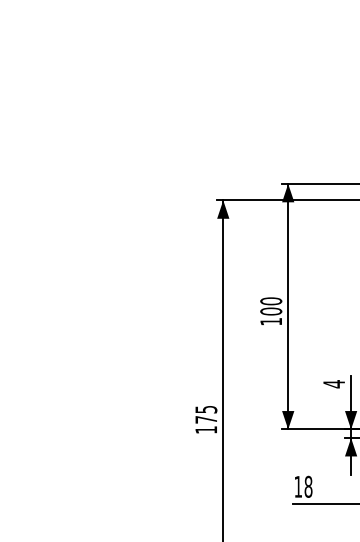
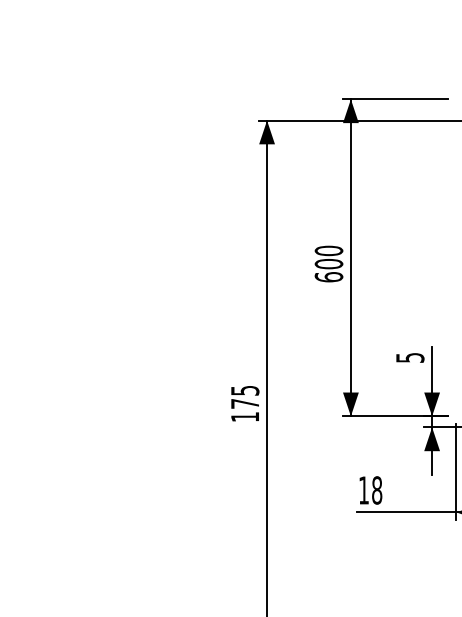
text: (271, 321) -> (329, 276), 100 -> 600
text: (334, 384) -> (410, 358), 4 -> 5

